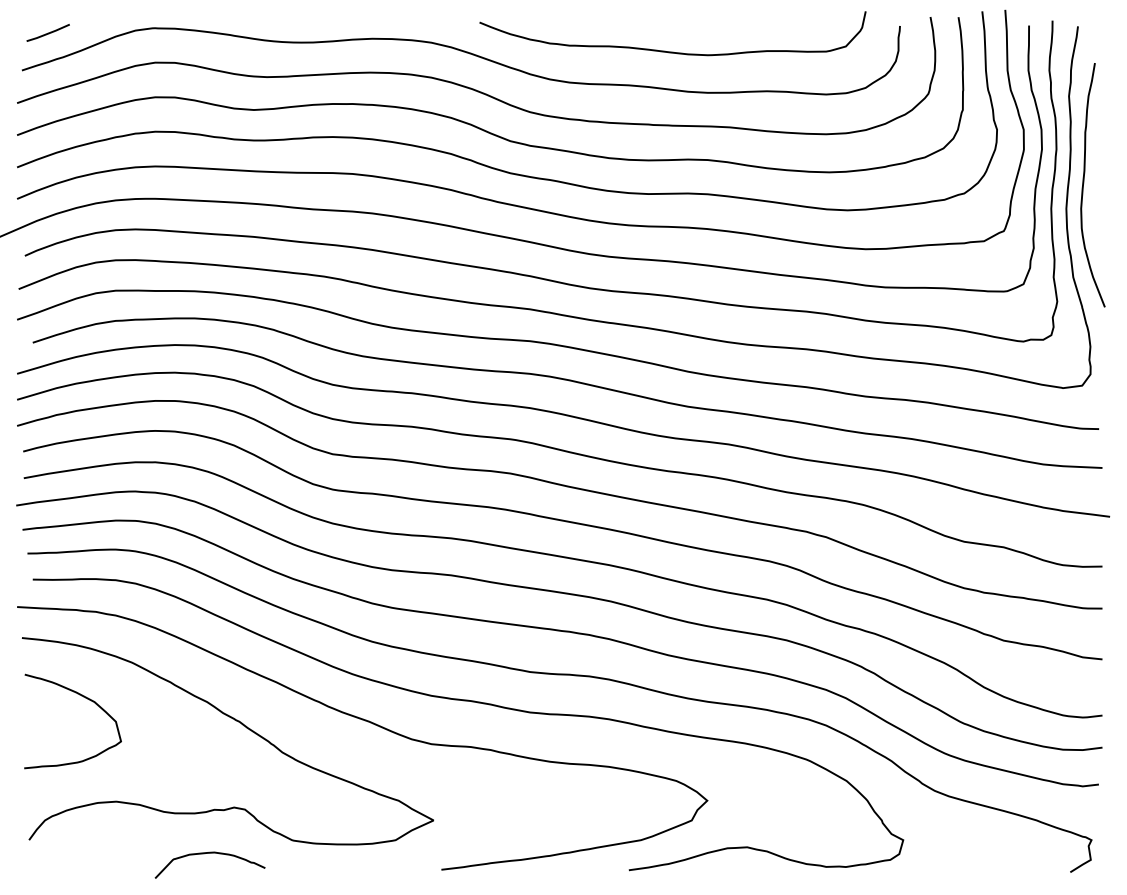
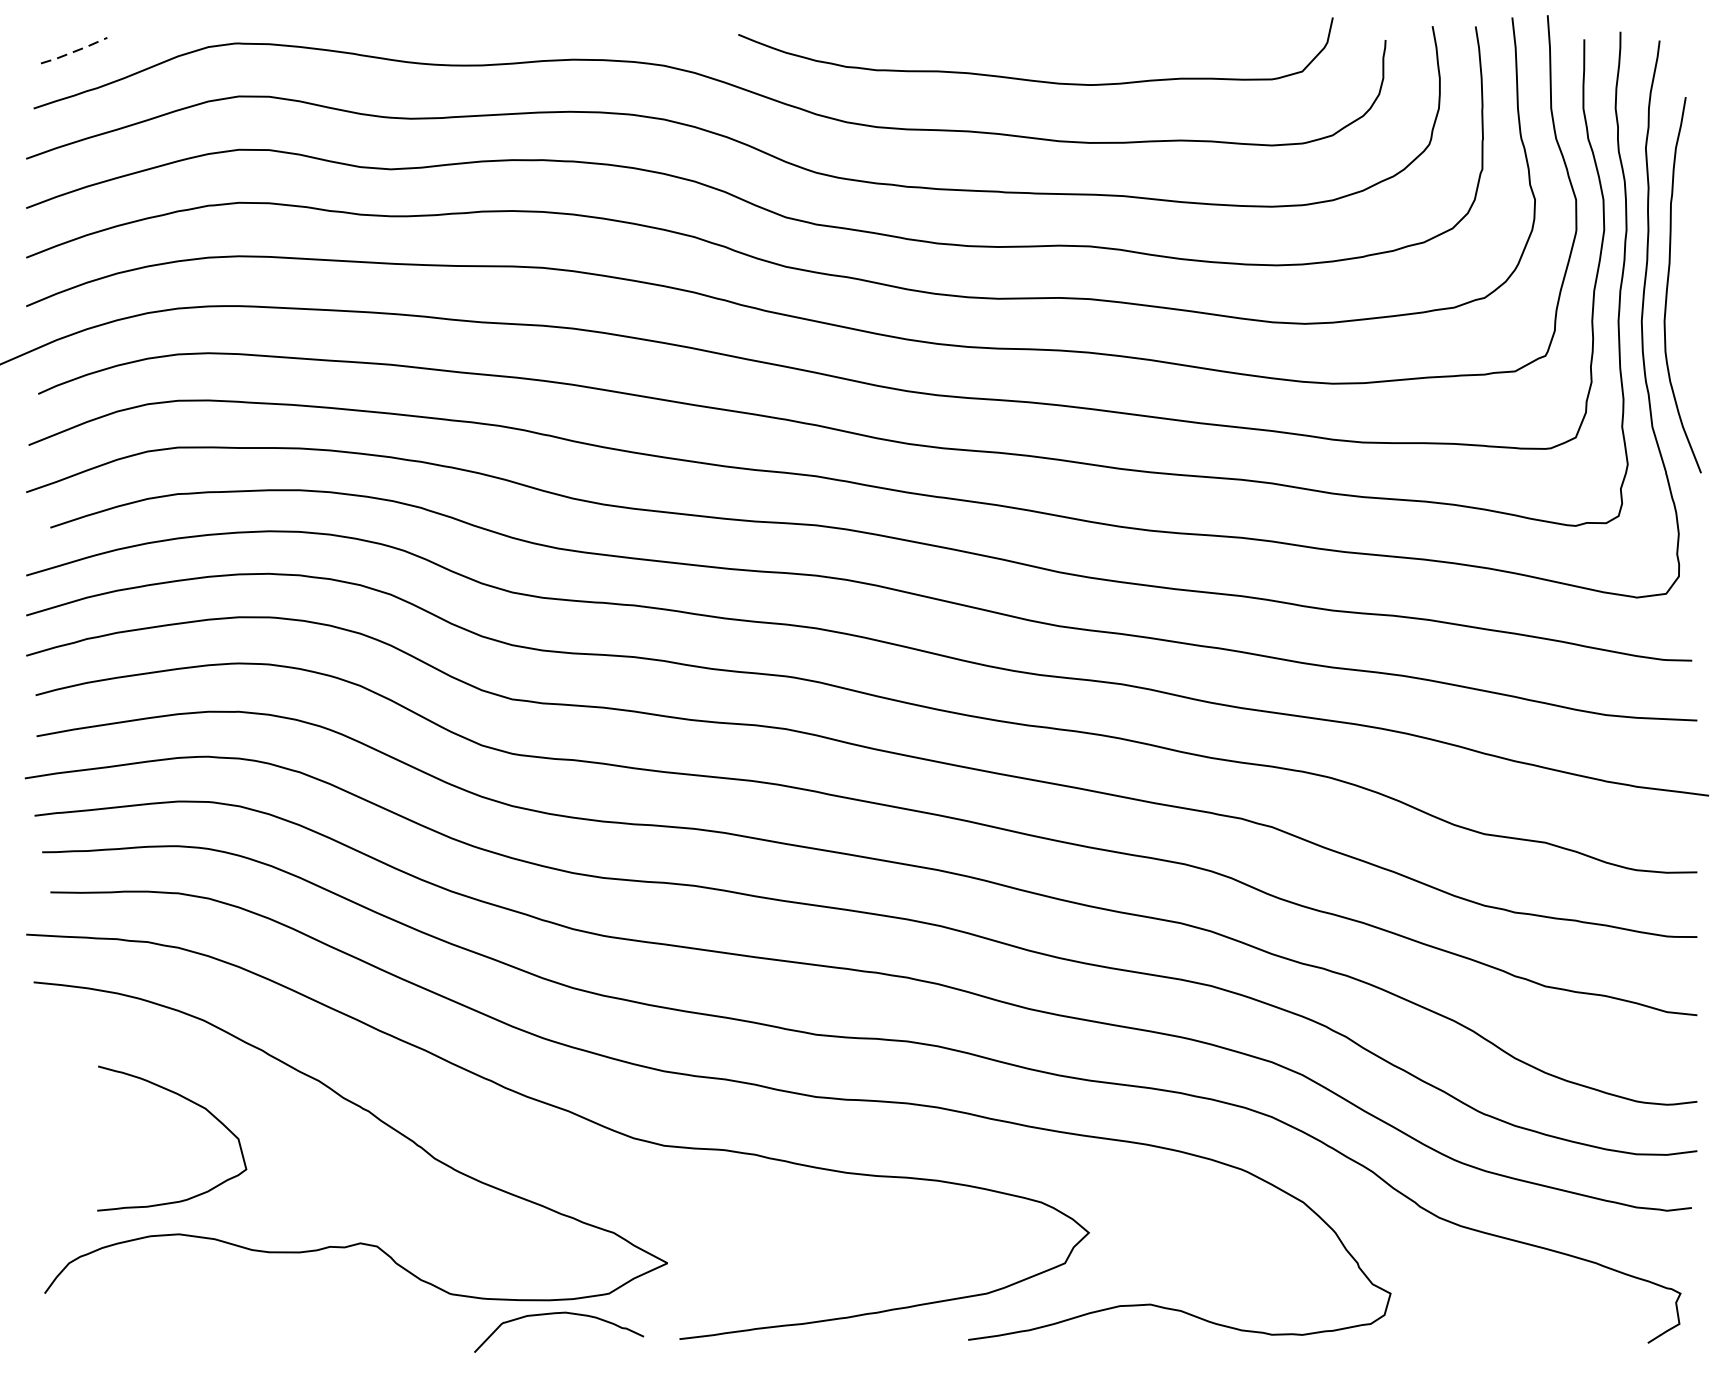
line: (48, 33) -> (74, 51), solid -> dashed
curve: (83, 697) -> (188, 1101), moved
curve: (209, 853) -> (558, 1314), moved

